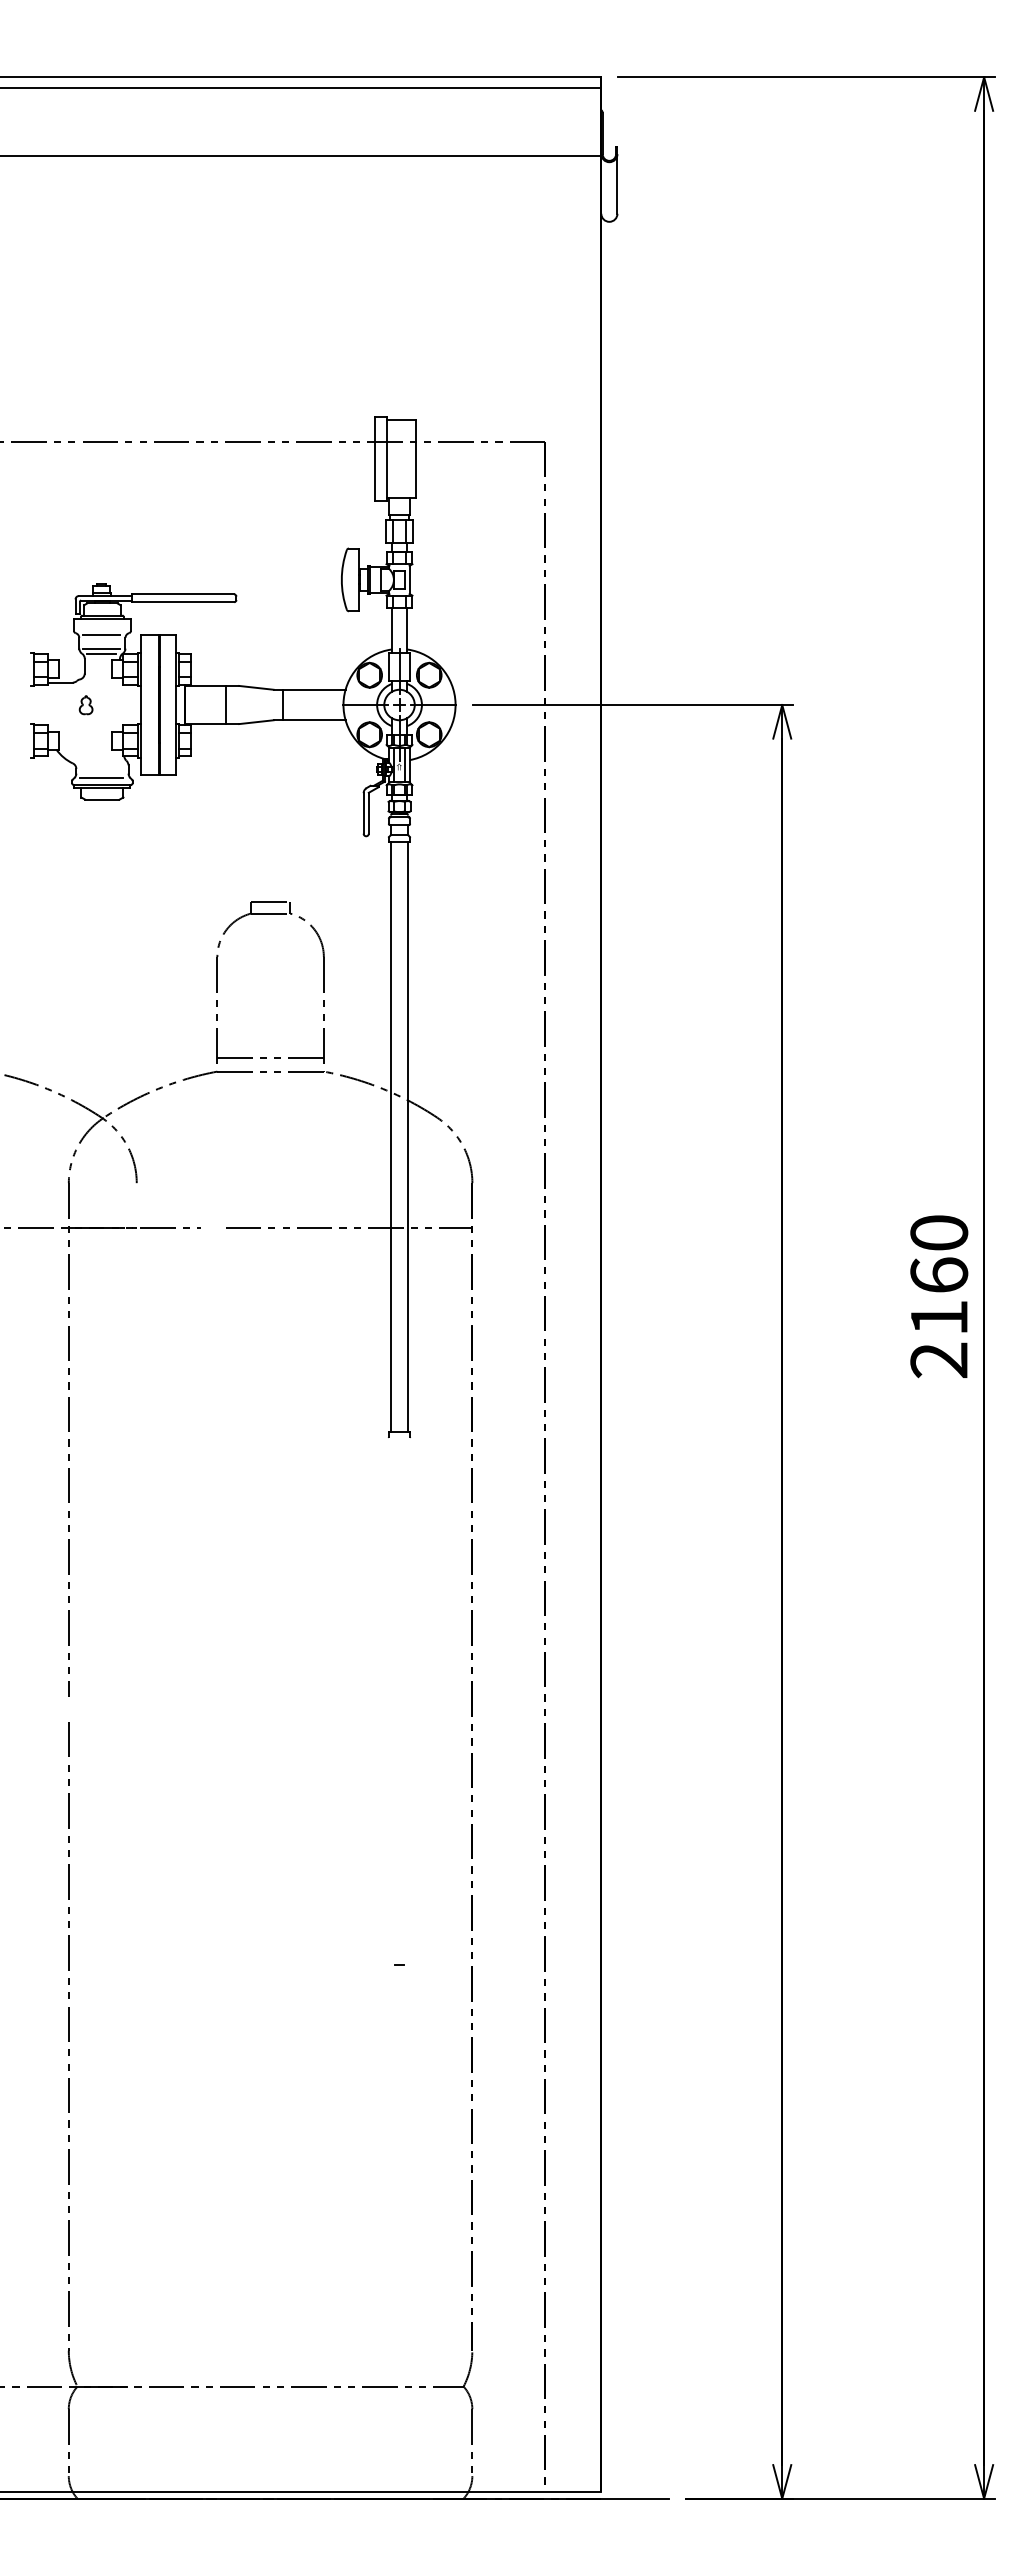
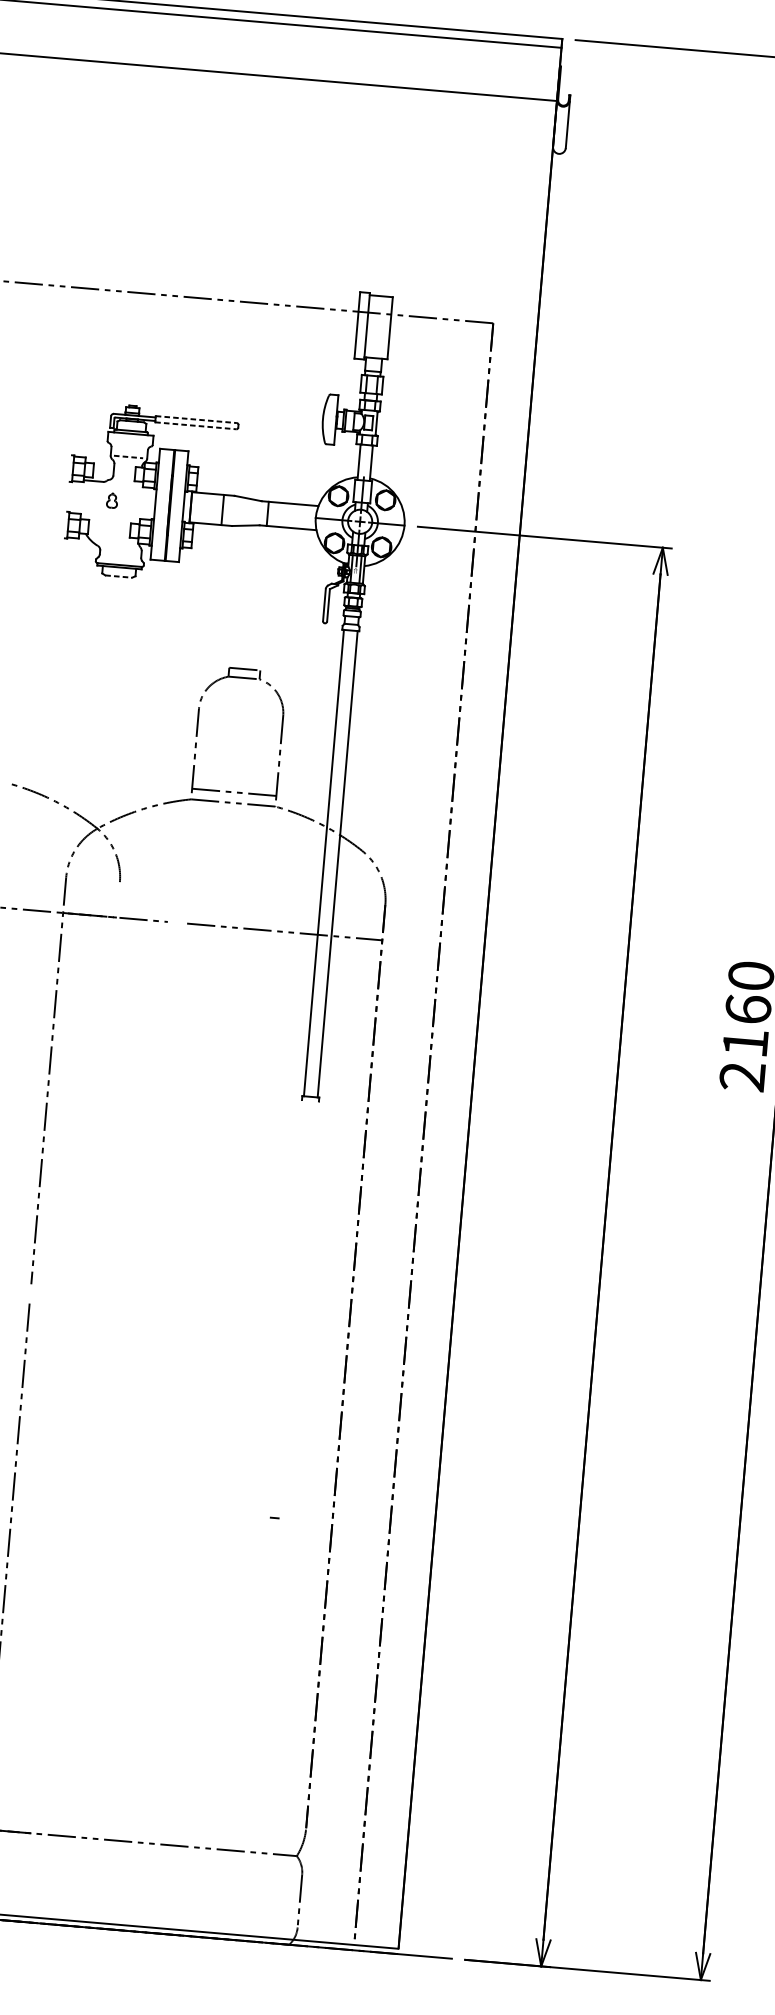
line: (183, 594) -> (196, 419), solid -> dashed
line: (183, 602) -> (196, 426), solid -> dashed
line: (101, 634) -> (129, 445), removed
line: (102, 648) -> (129, 456), solid -> dashed
line: (101, 653) -> (127, 460), removed
line: (101, 777) -> (119, 558), removed
line: (102, 799) -> (118, 576), solid -> dashed

